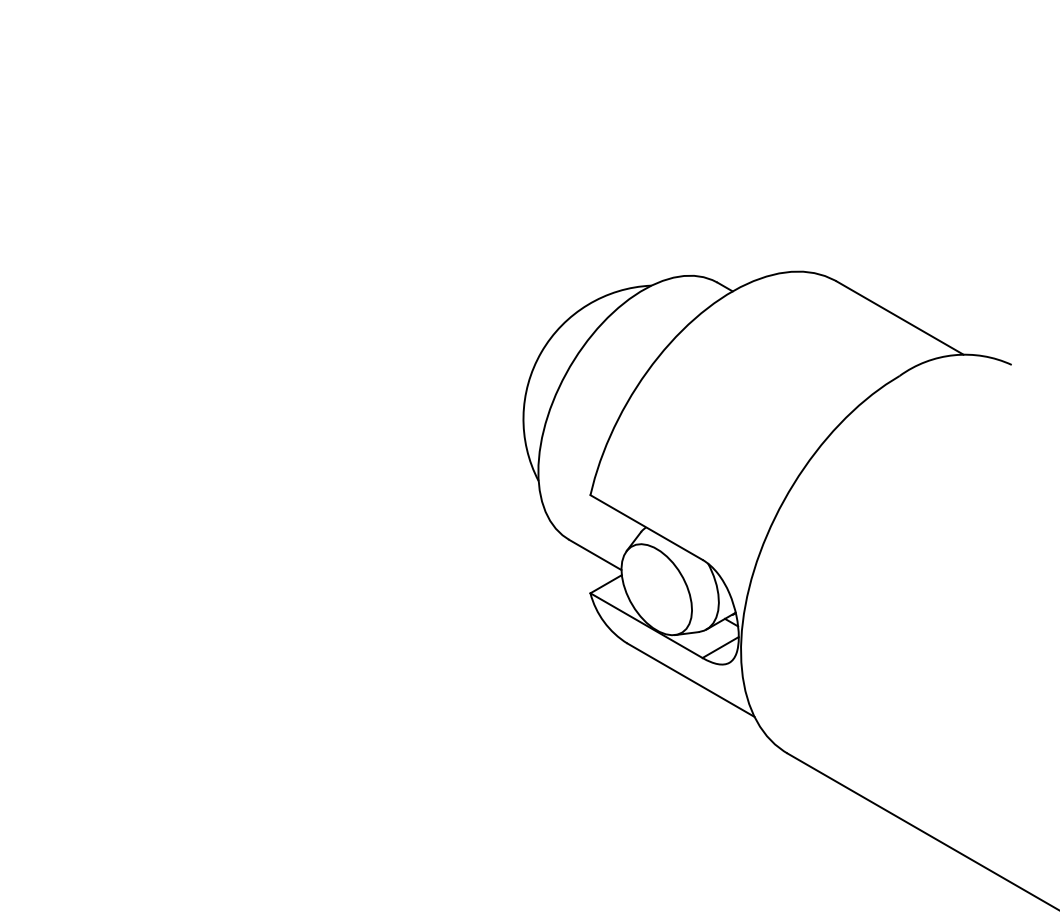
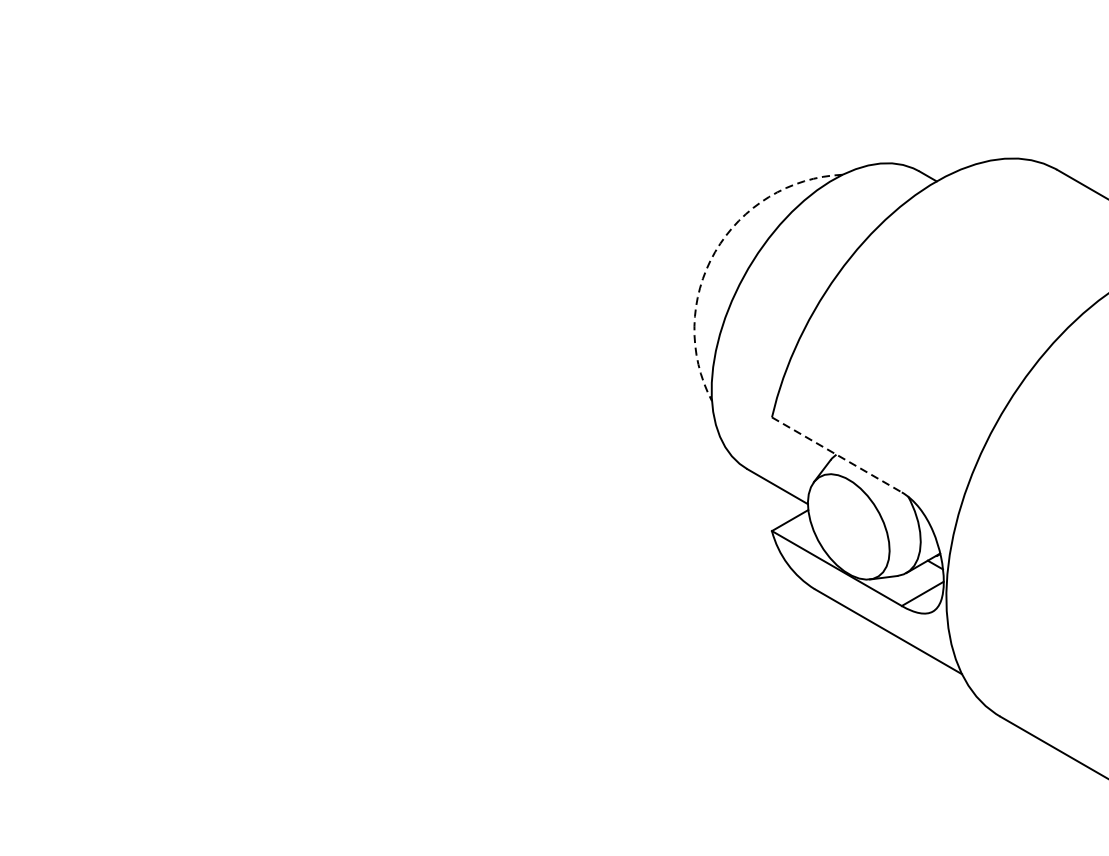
arc: (541, 352) -> (715, 252), solid -> dashed
line: (646, 527) -> (836, 454), solid -> dashed

